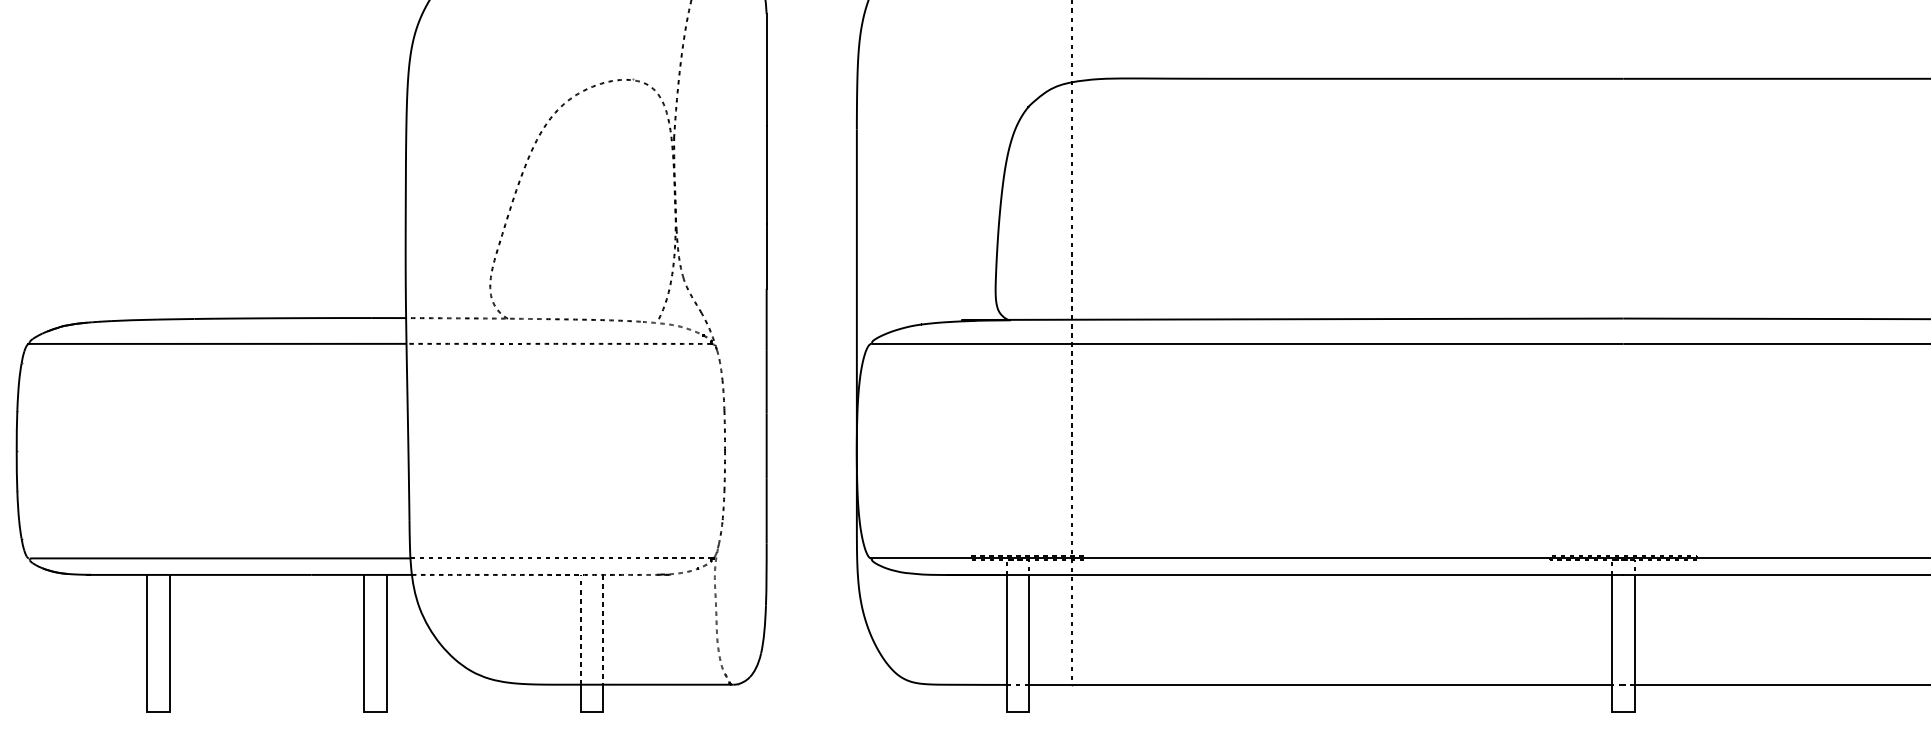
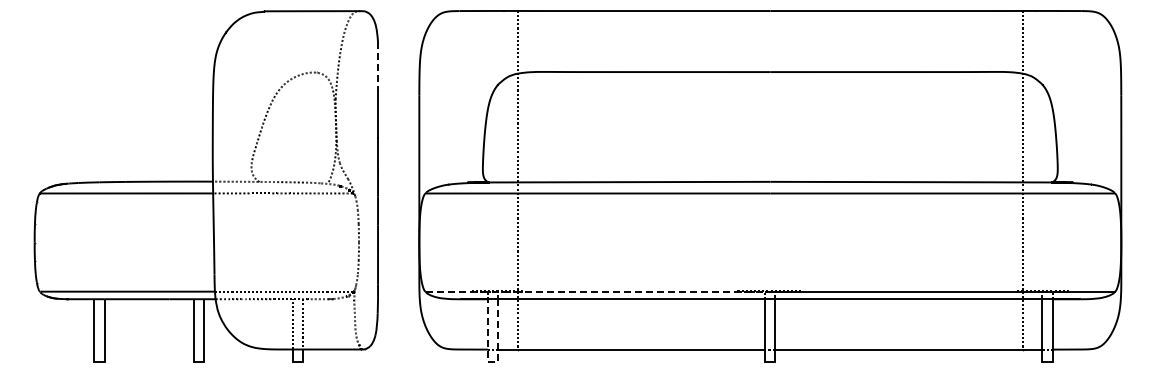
line: (767, 70) -> (378, 68), solid -> dashed
line: (1248, 558) -> (598, 291), solid -> dashed
line: (1016, 713) -> (492, 362), solid -> dashed

